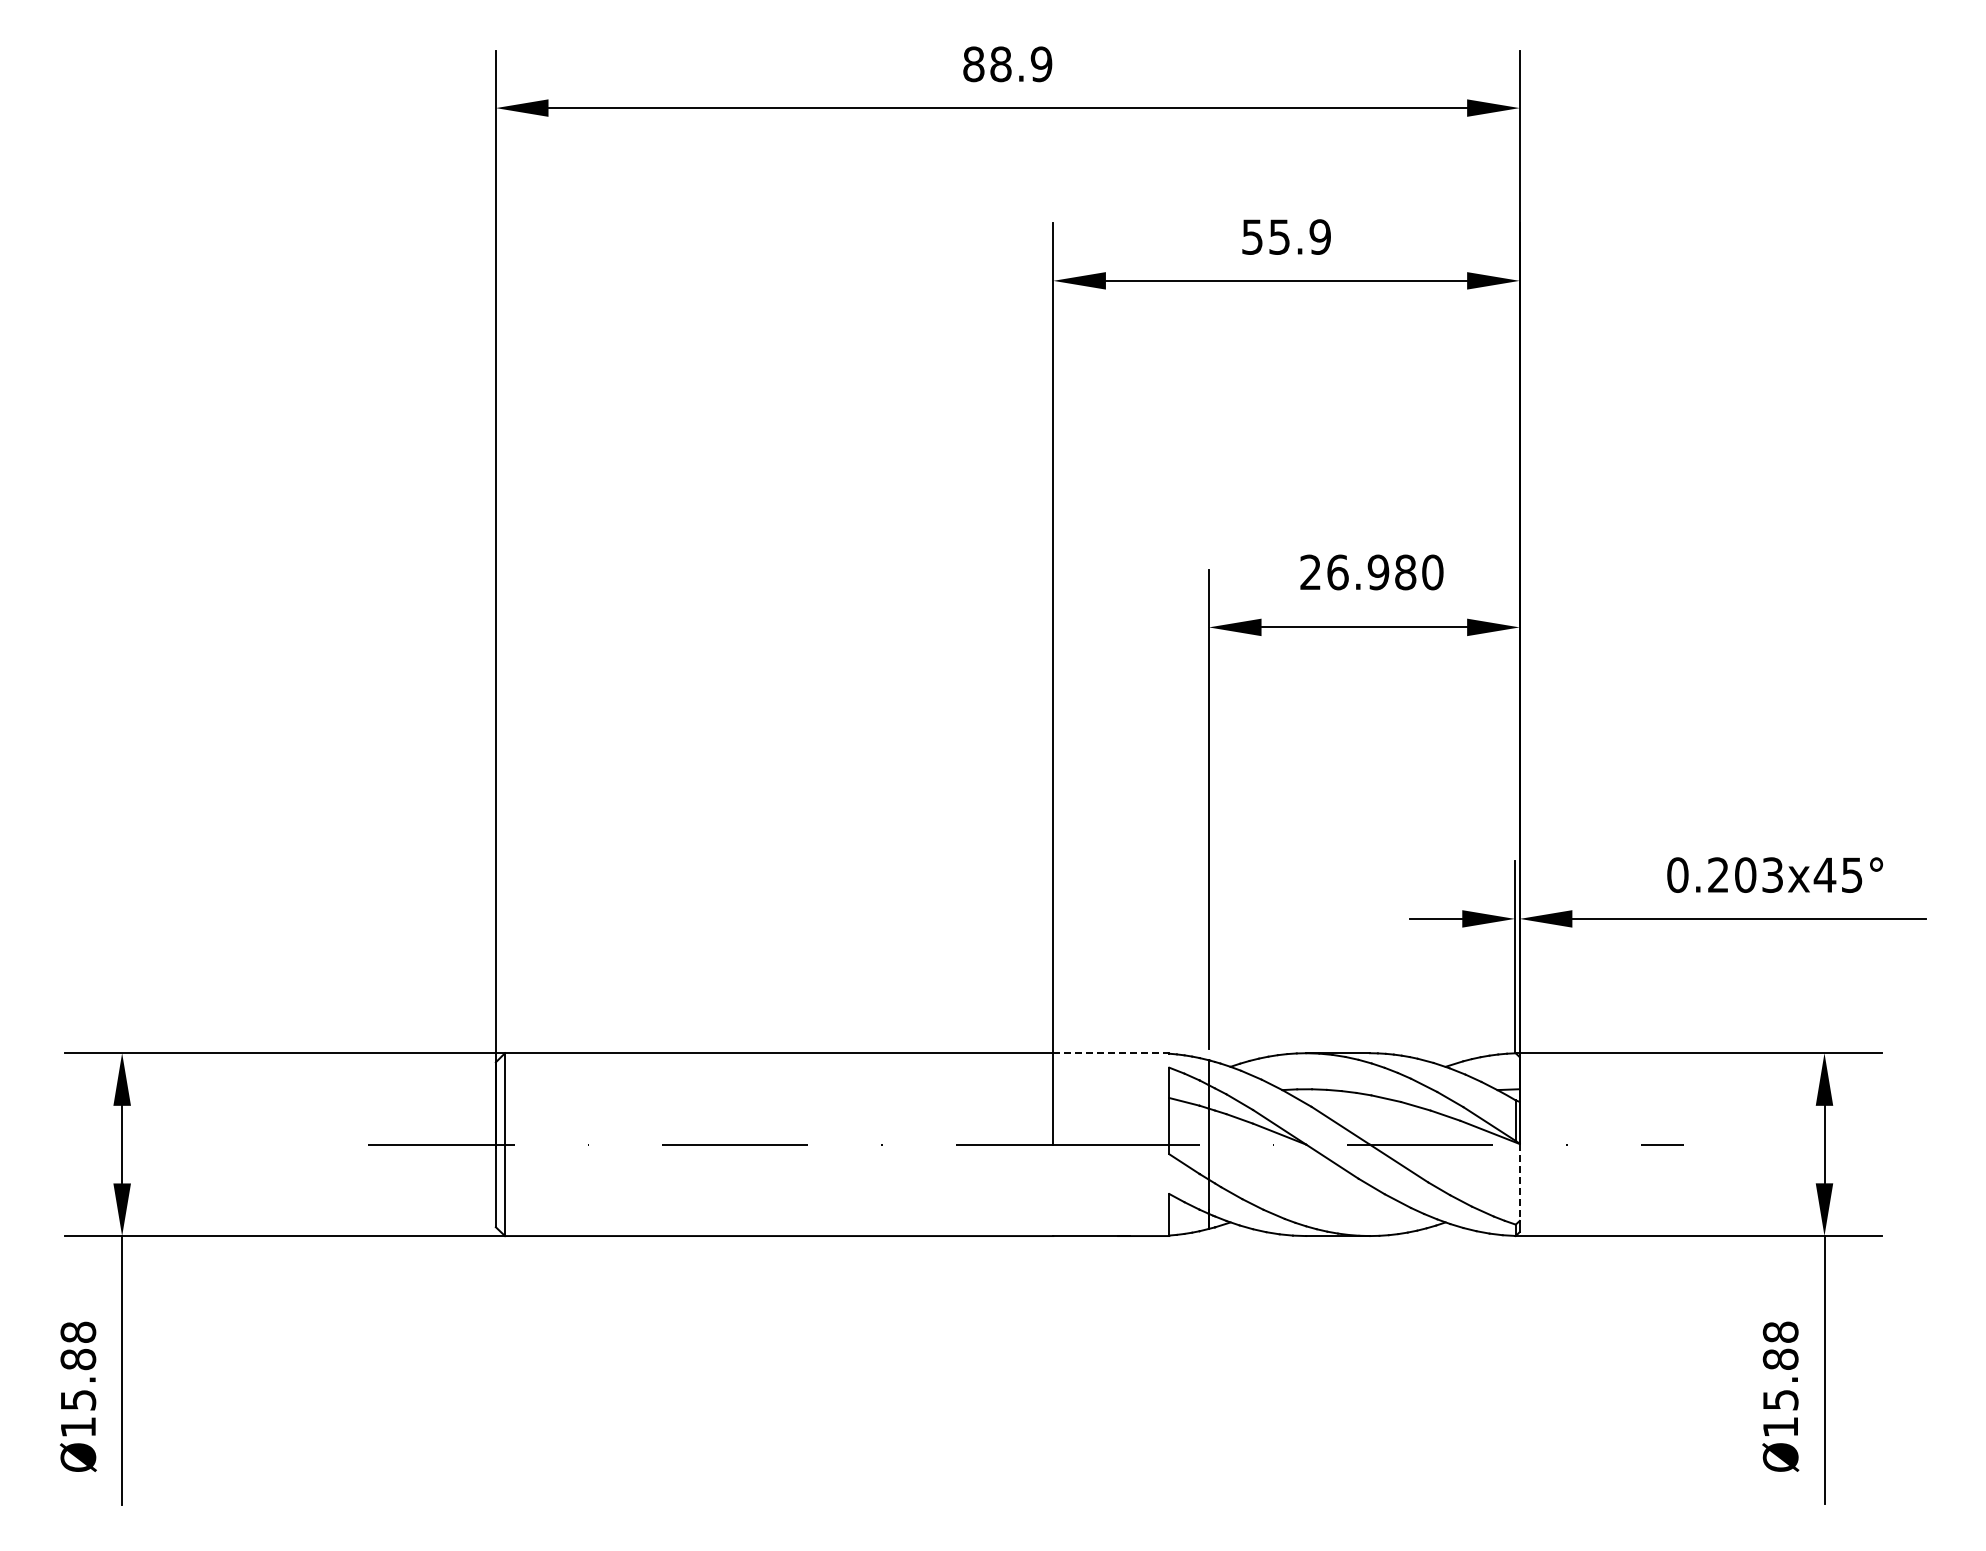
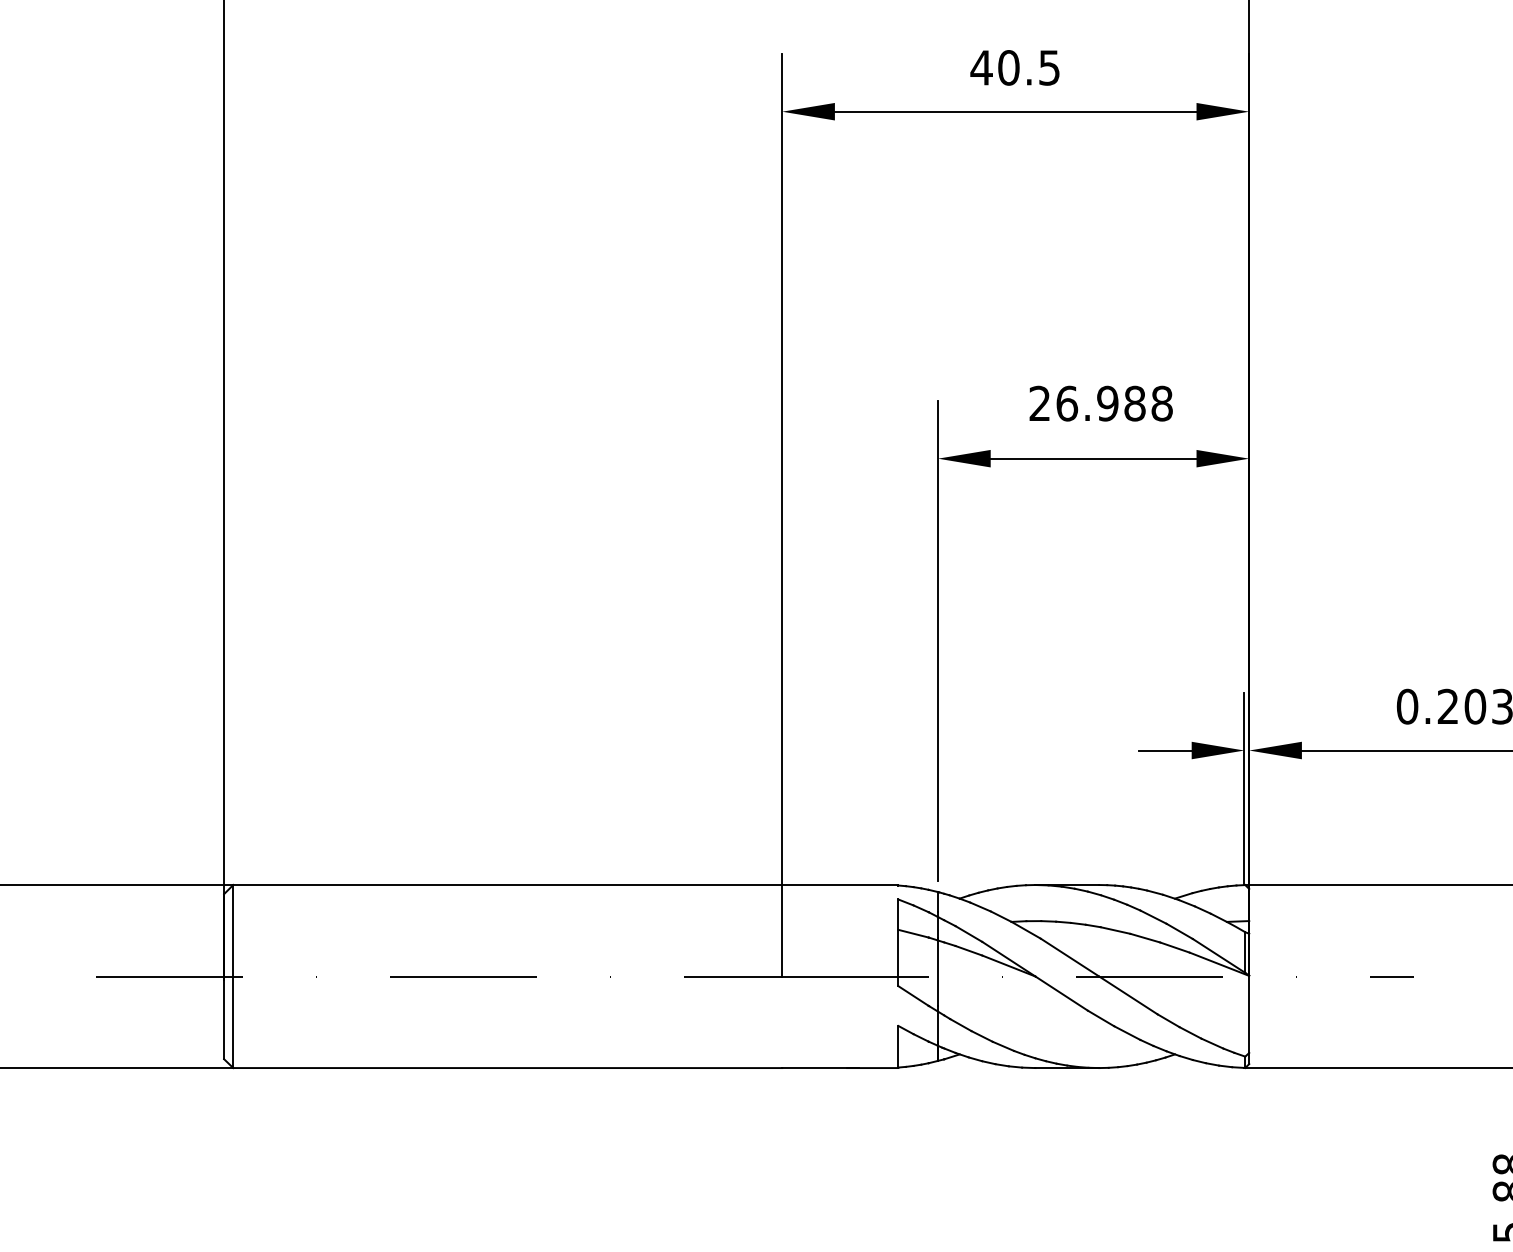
text: (1285, 236) -> (1014, 67), 55.9 -> 40.5
text: (1432, 572) -> (1161, 403), 26.980 -> 26.988
line: (1111, 1053) -> (840, 885), dashed -> solid
line: (1519, 1182) -> (1248, 1014), dashed -> solid

